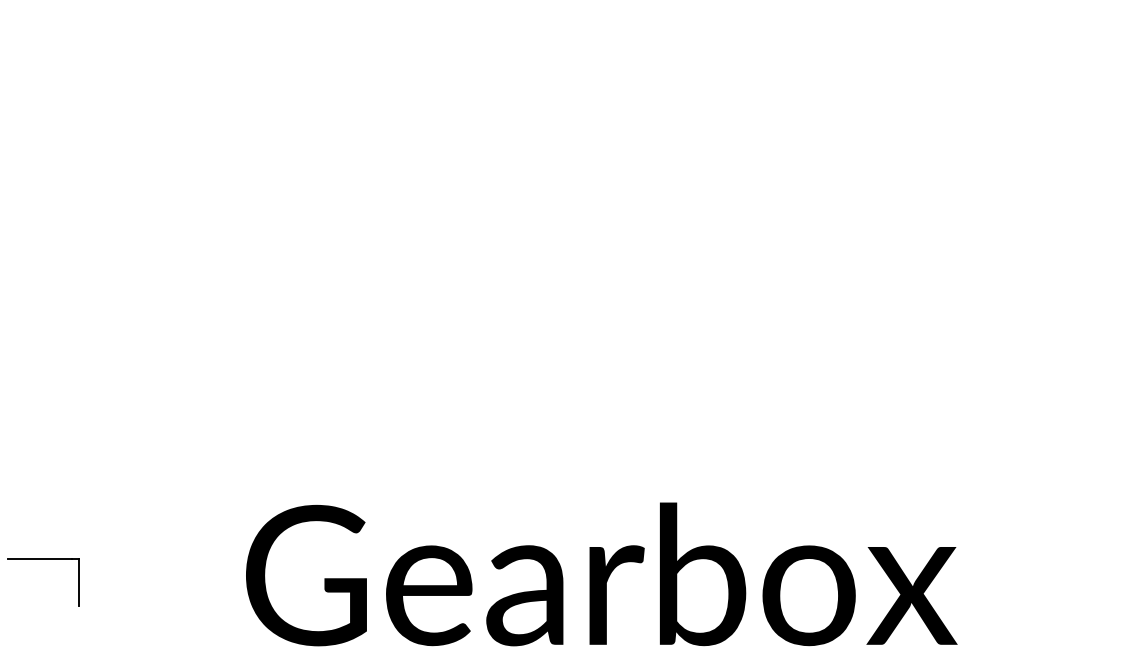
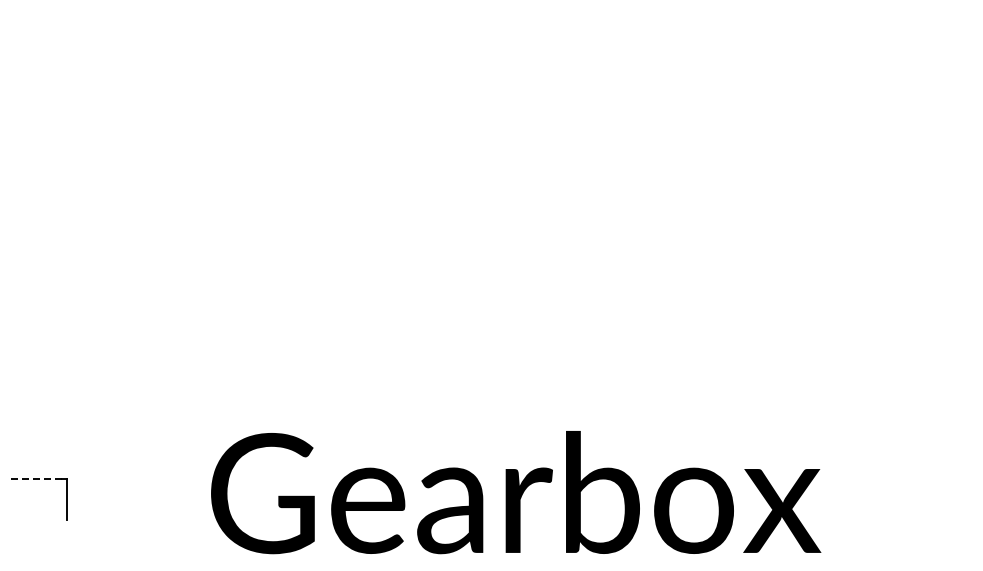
line: (38, 558) -> (33, 478), solid -> dashed

